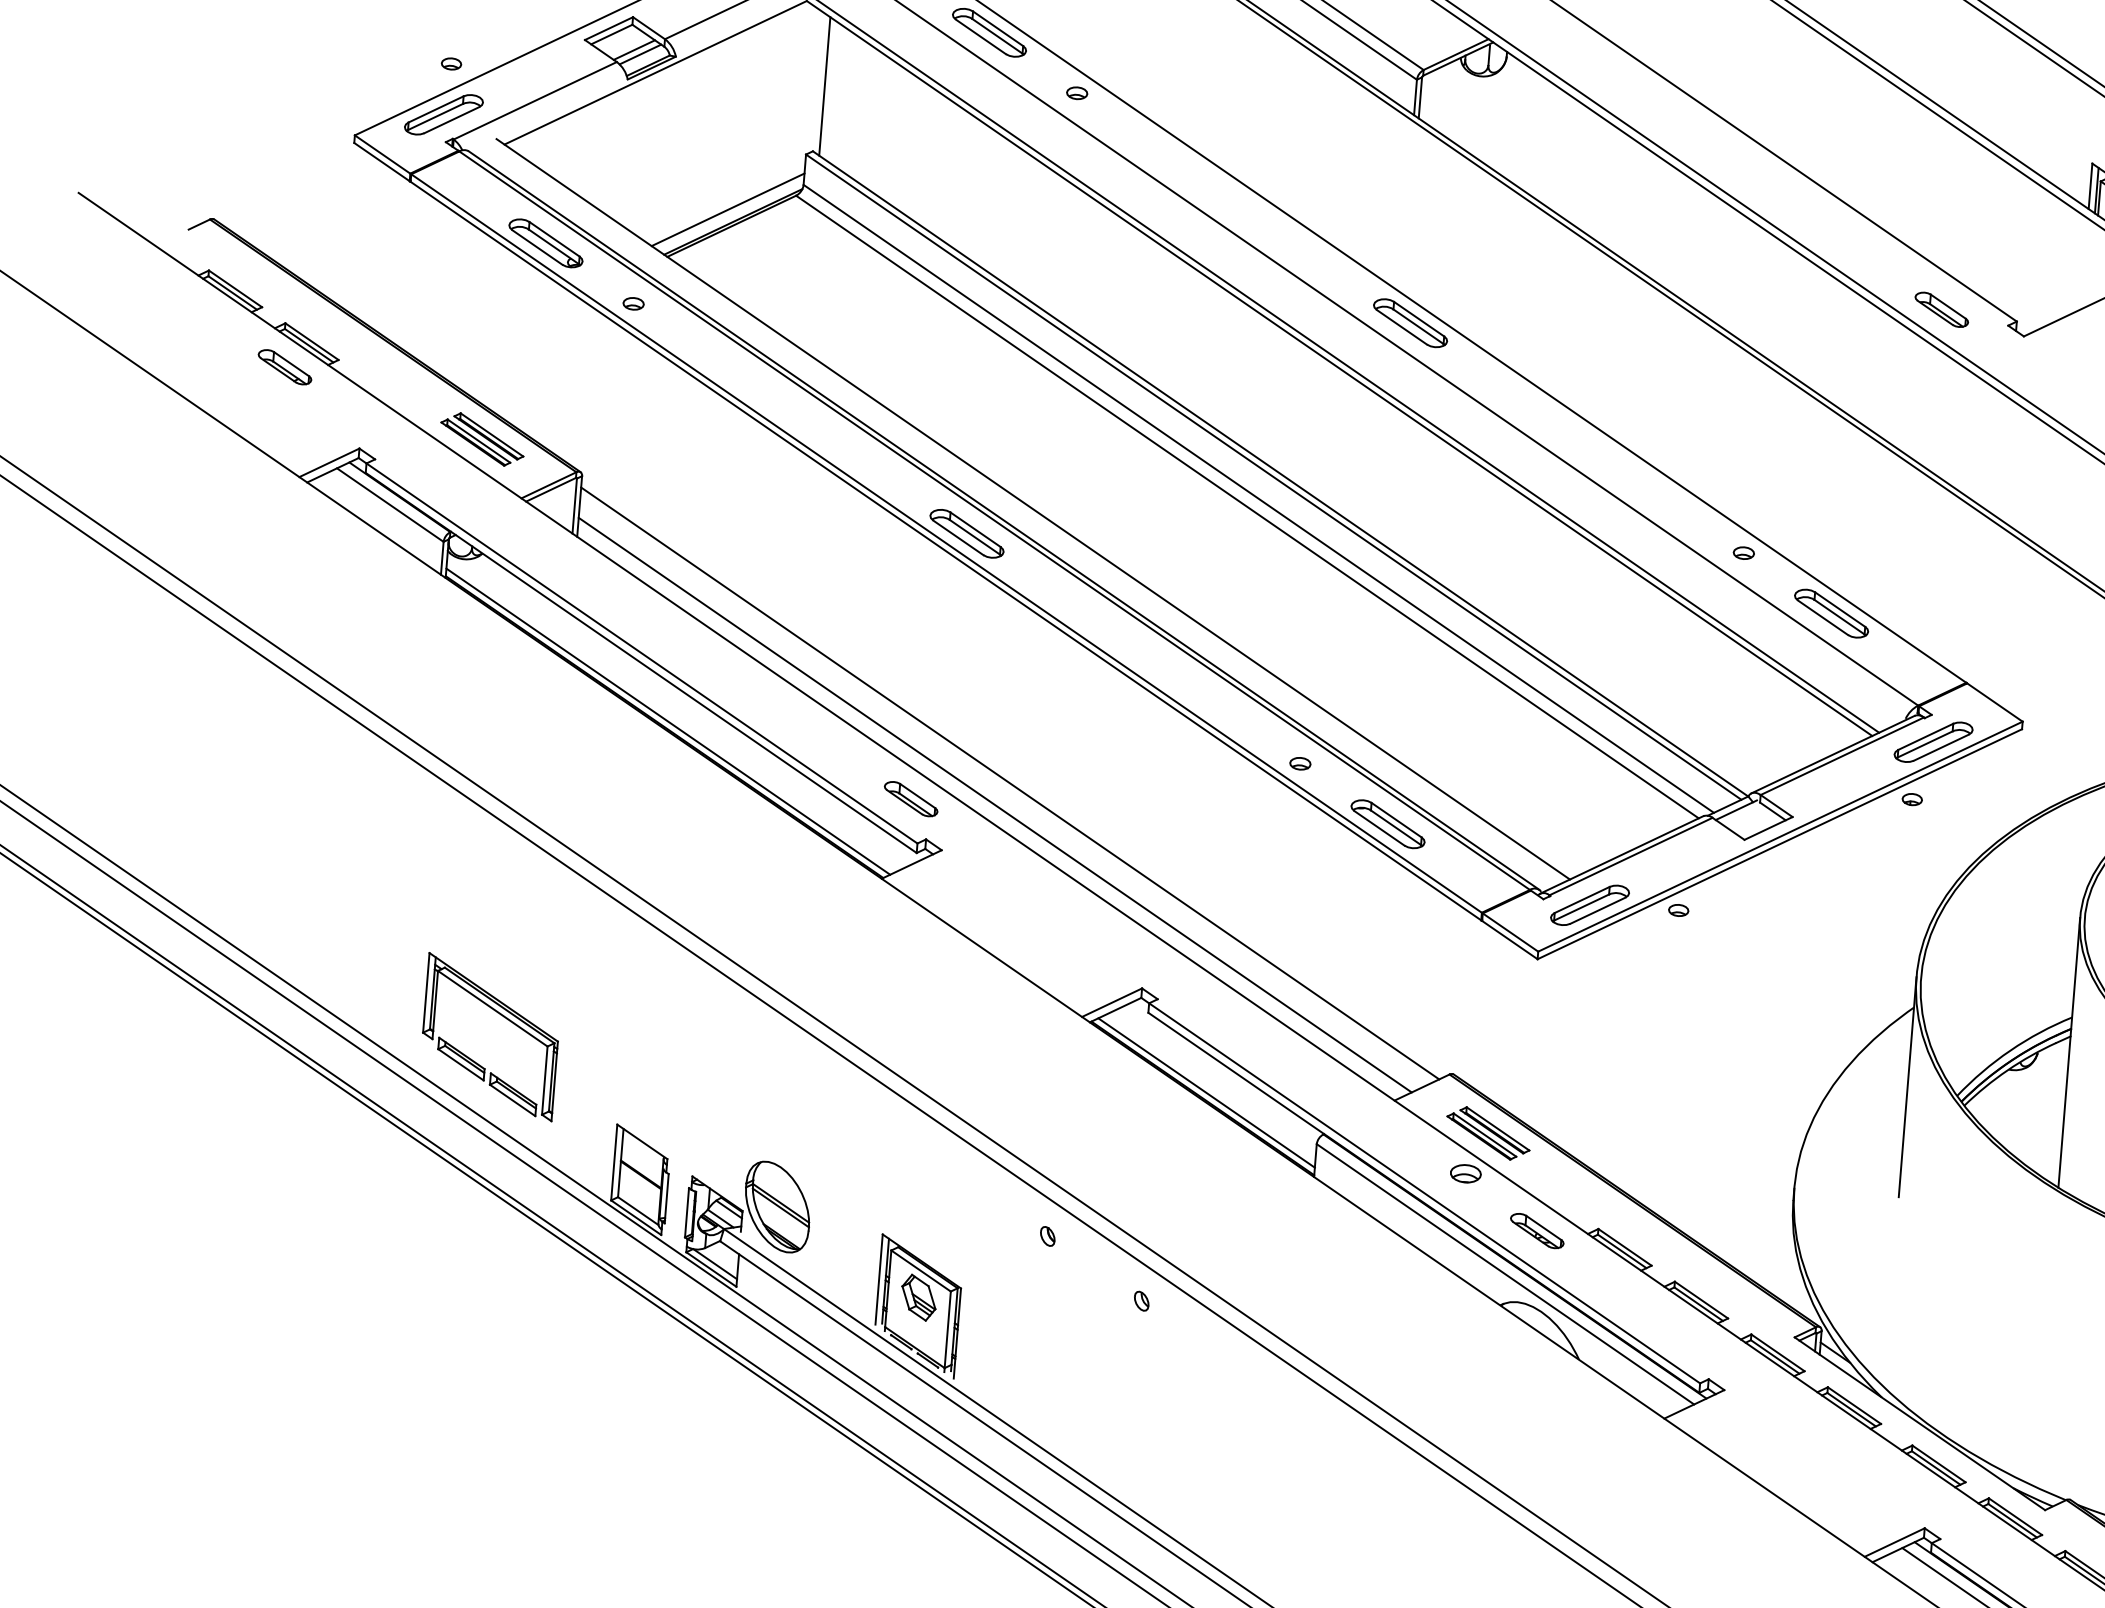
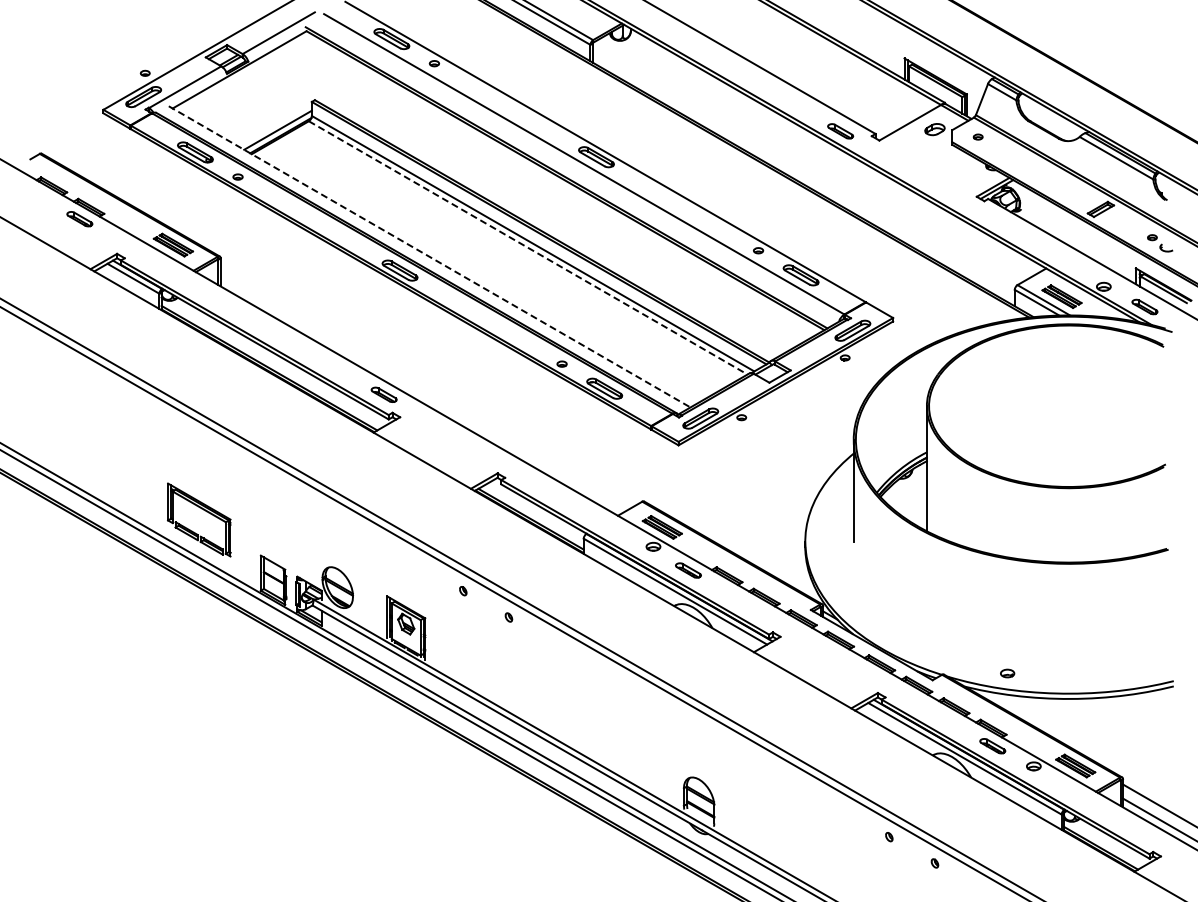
line: (825, 85) -> (318, 69), removed
line: (1247, 508) -> (528, 248), solid -> dashed
line: (1034, 510) -> (430, 257), solid -> dashed
line: (1008, 782) -> (428, 383), removed
line: (993, 805) -> (422, 394), removed

